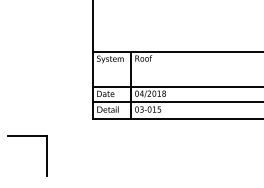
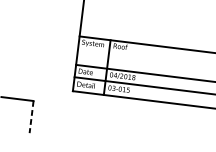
line: (47, 155) -> (31, 116), solid -> dashed

